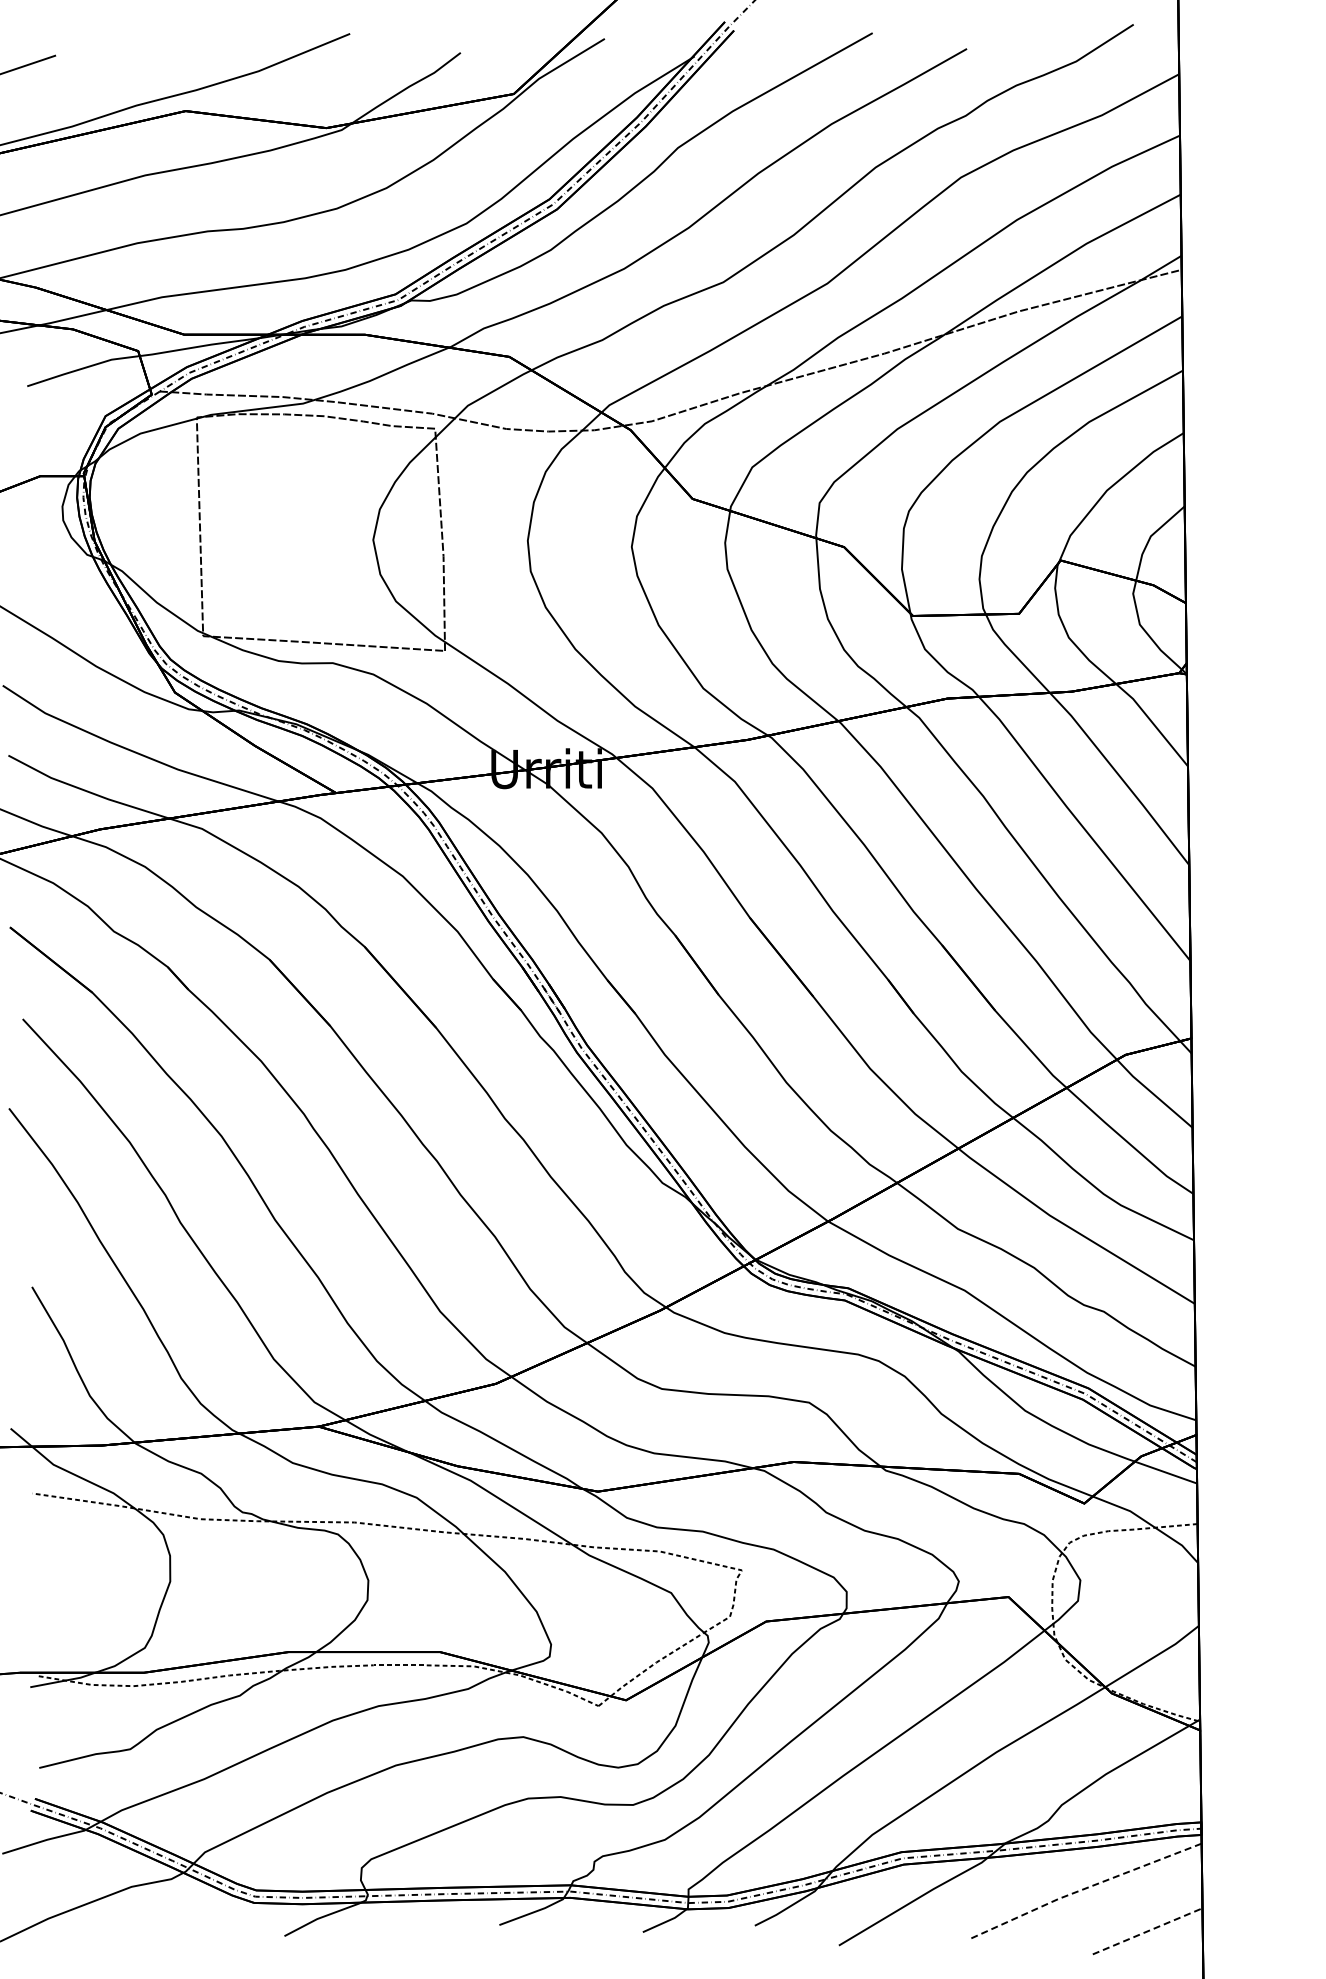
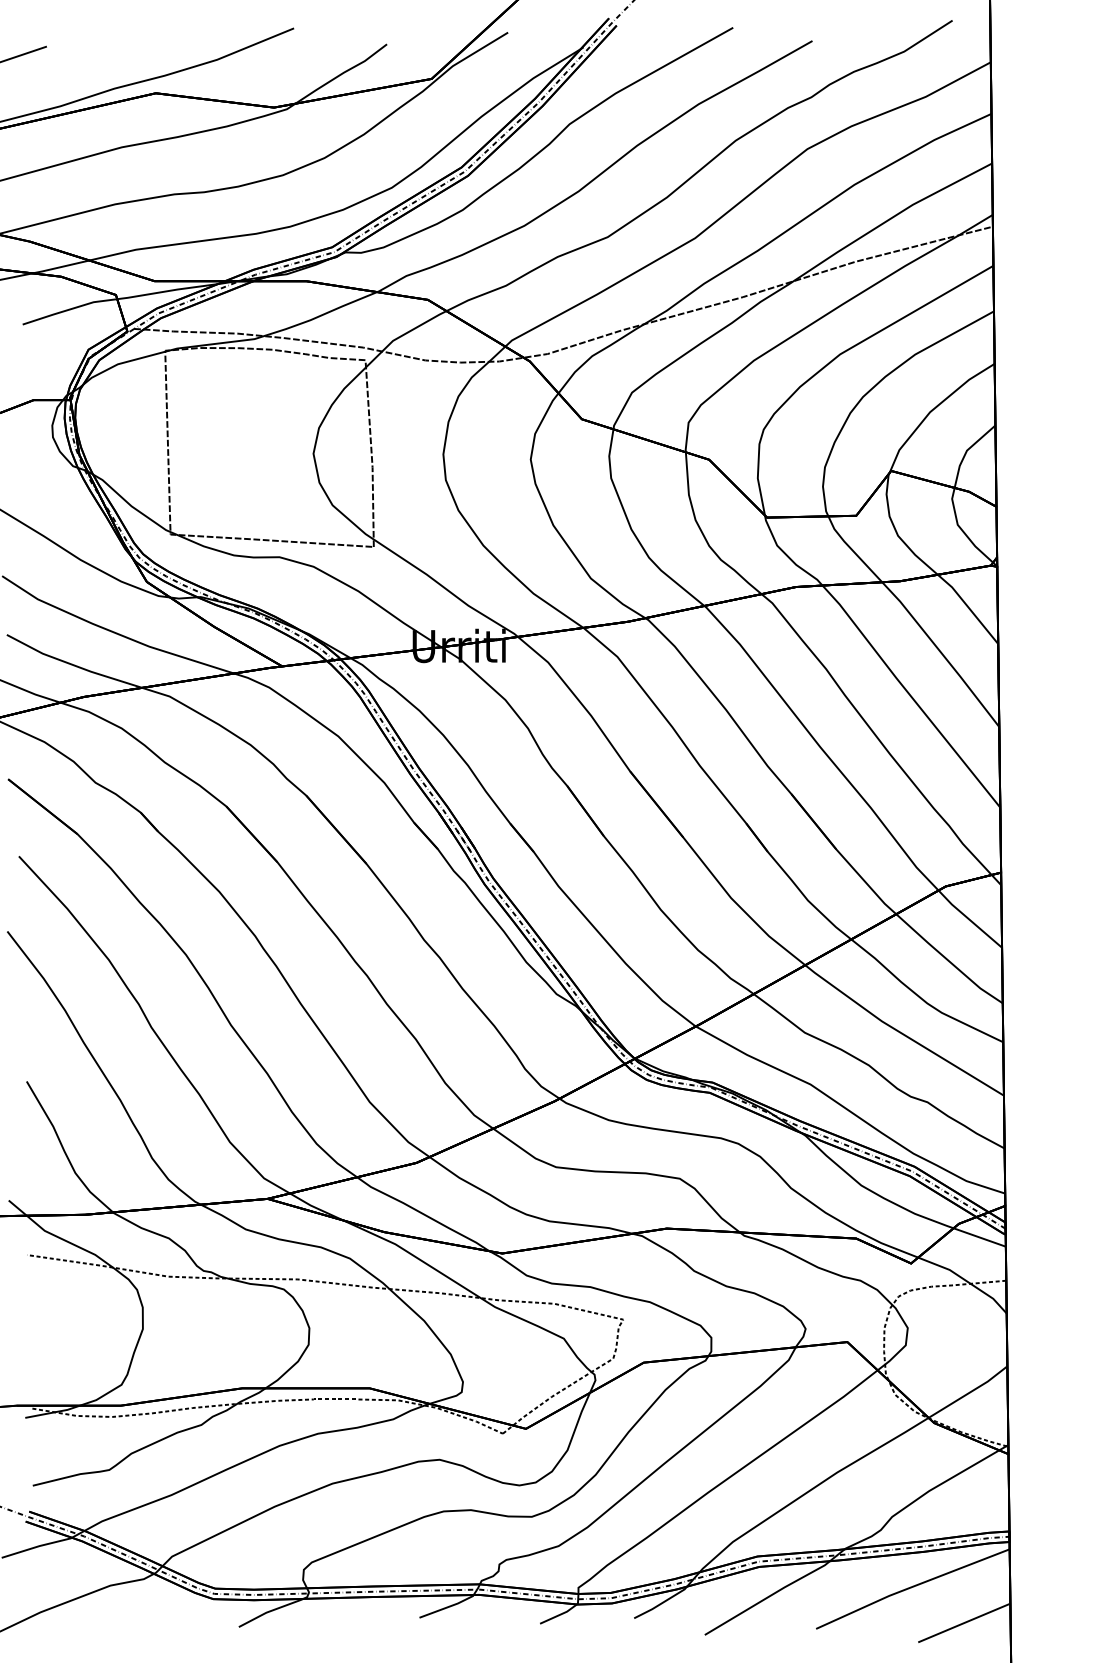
line: (1085, 1888) -> (912, 1587), dashed -> solid
line: (1148, 1931) -> (965, 1623), dashed -> solid

